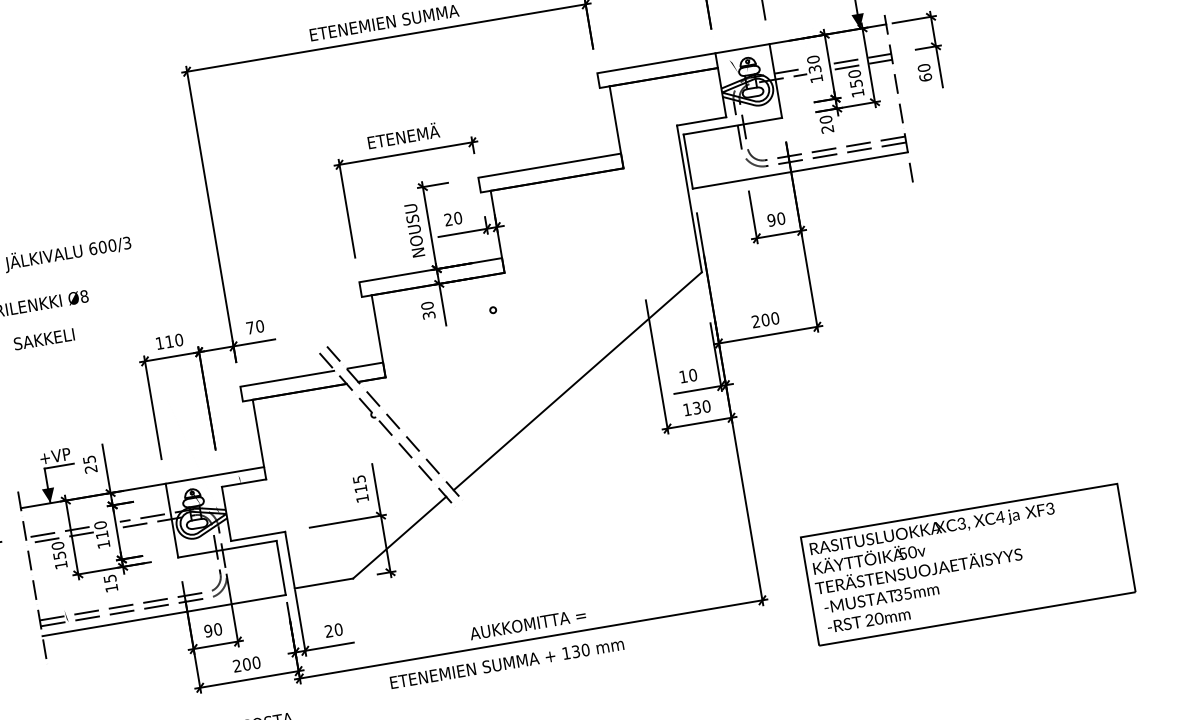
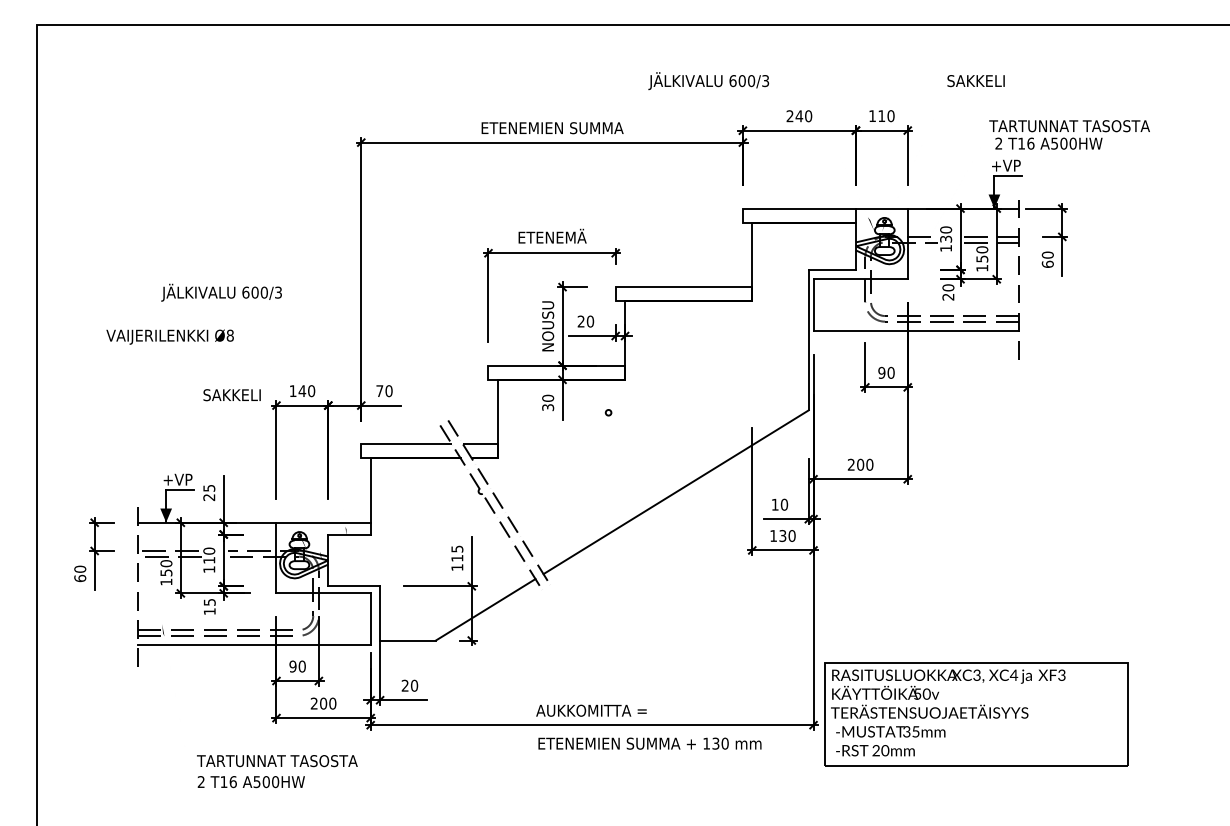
text: (43, 339) -> (231, 395), moved
text: (169, 341) -> (302, 390), 110 -> 140
part: (968, 564) -> (976, 714), moved
text: (506, 663) -> (649, 743), moved

